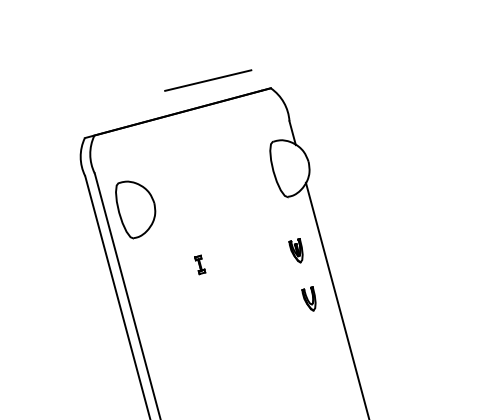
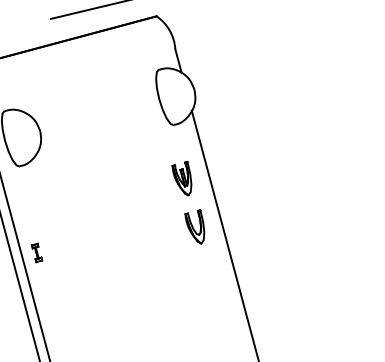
part: (295, 250) -> (181, 178), size x1.43
part: (200, 264) -> (37, 252), moved
part: (308, 298) -> (194, 226), size x1.43

